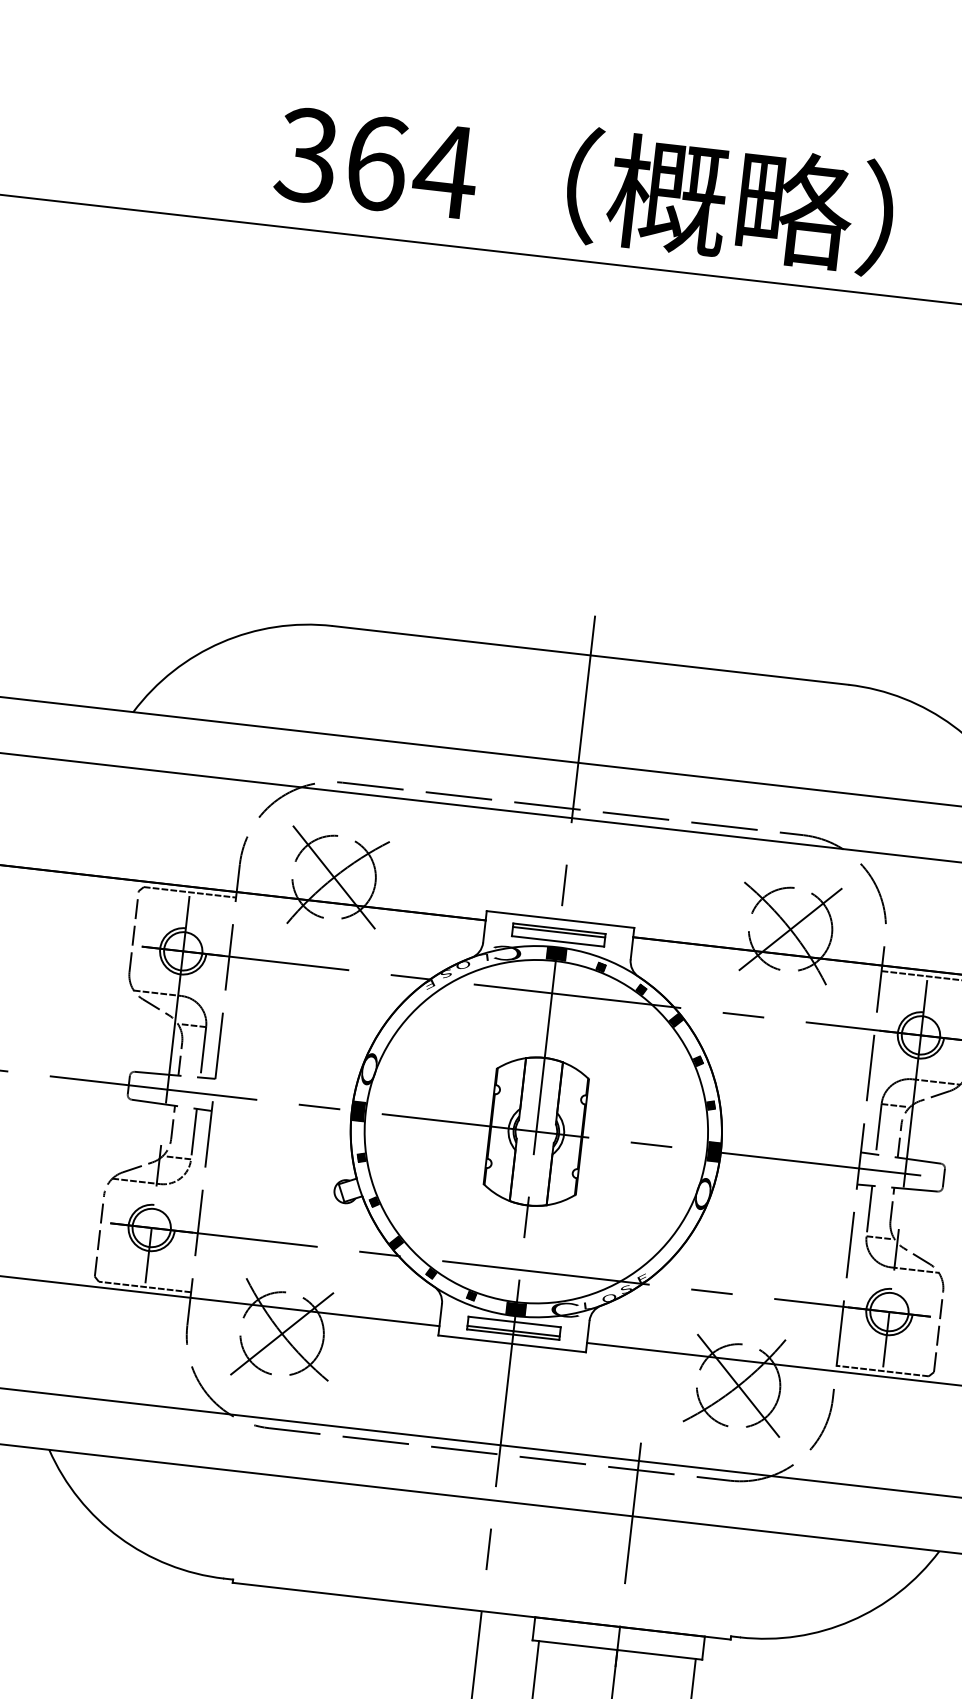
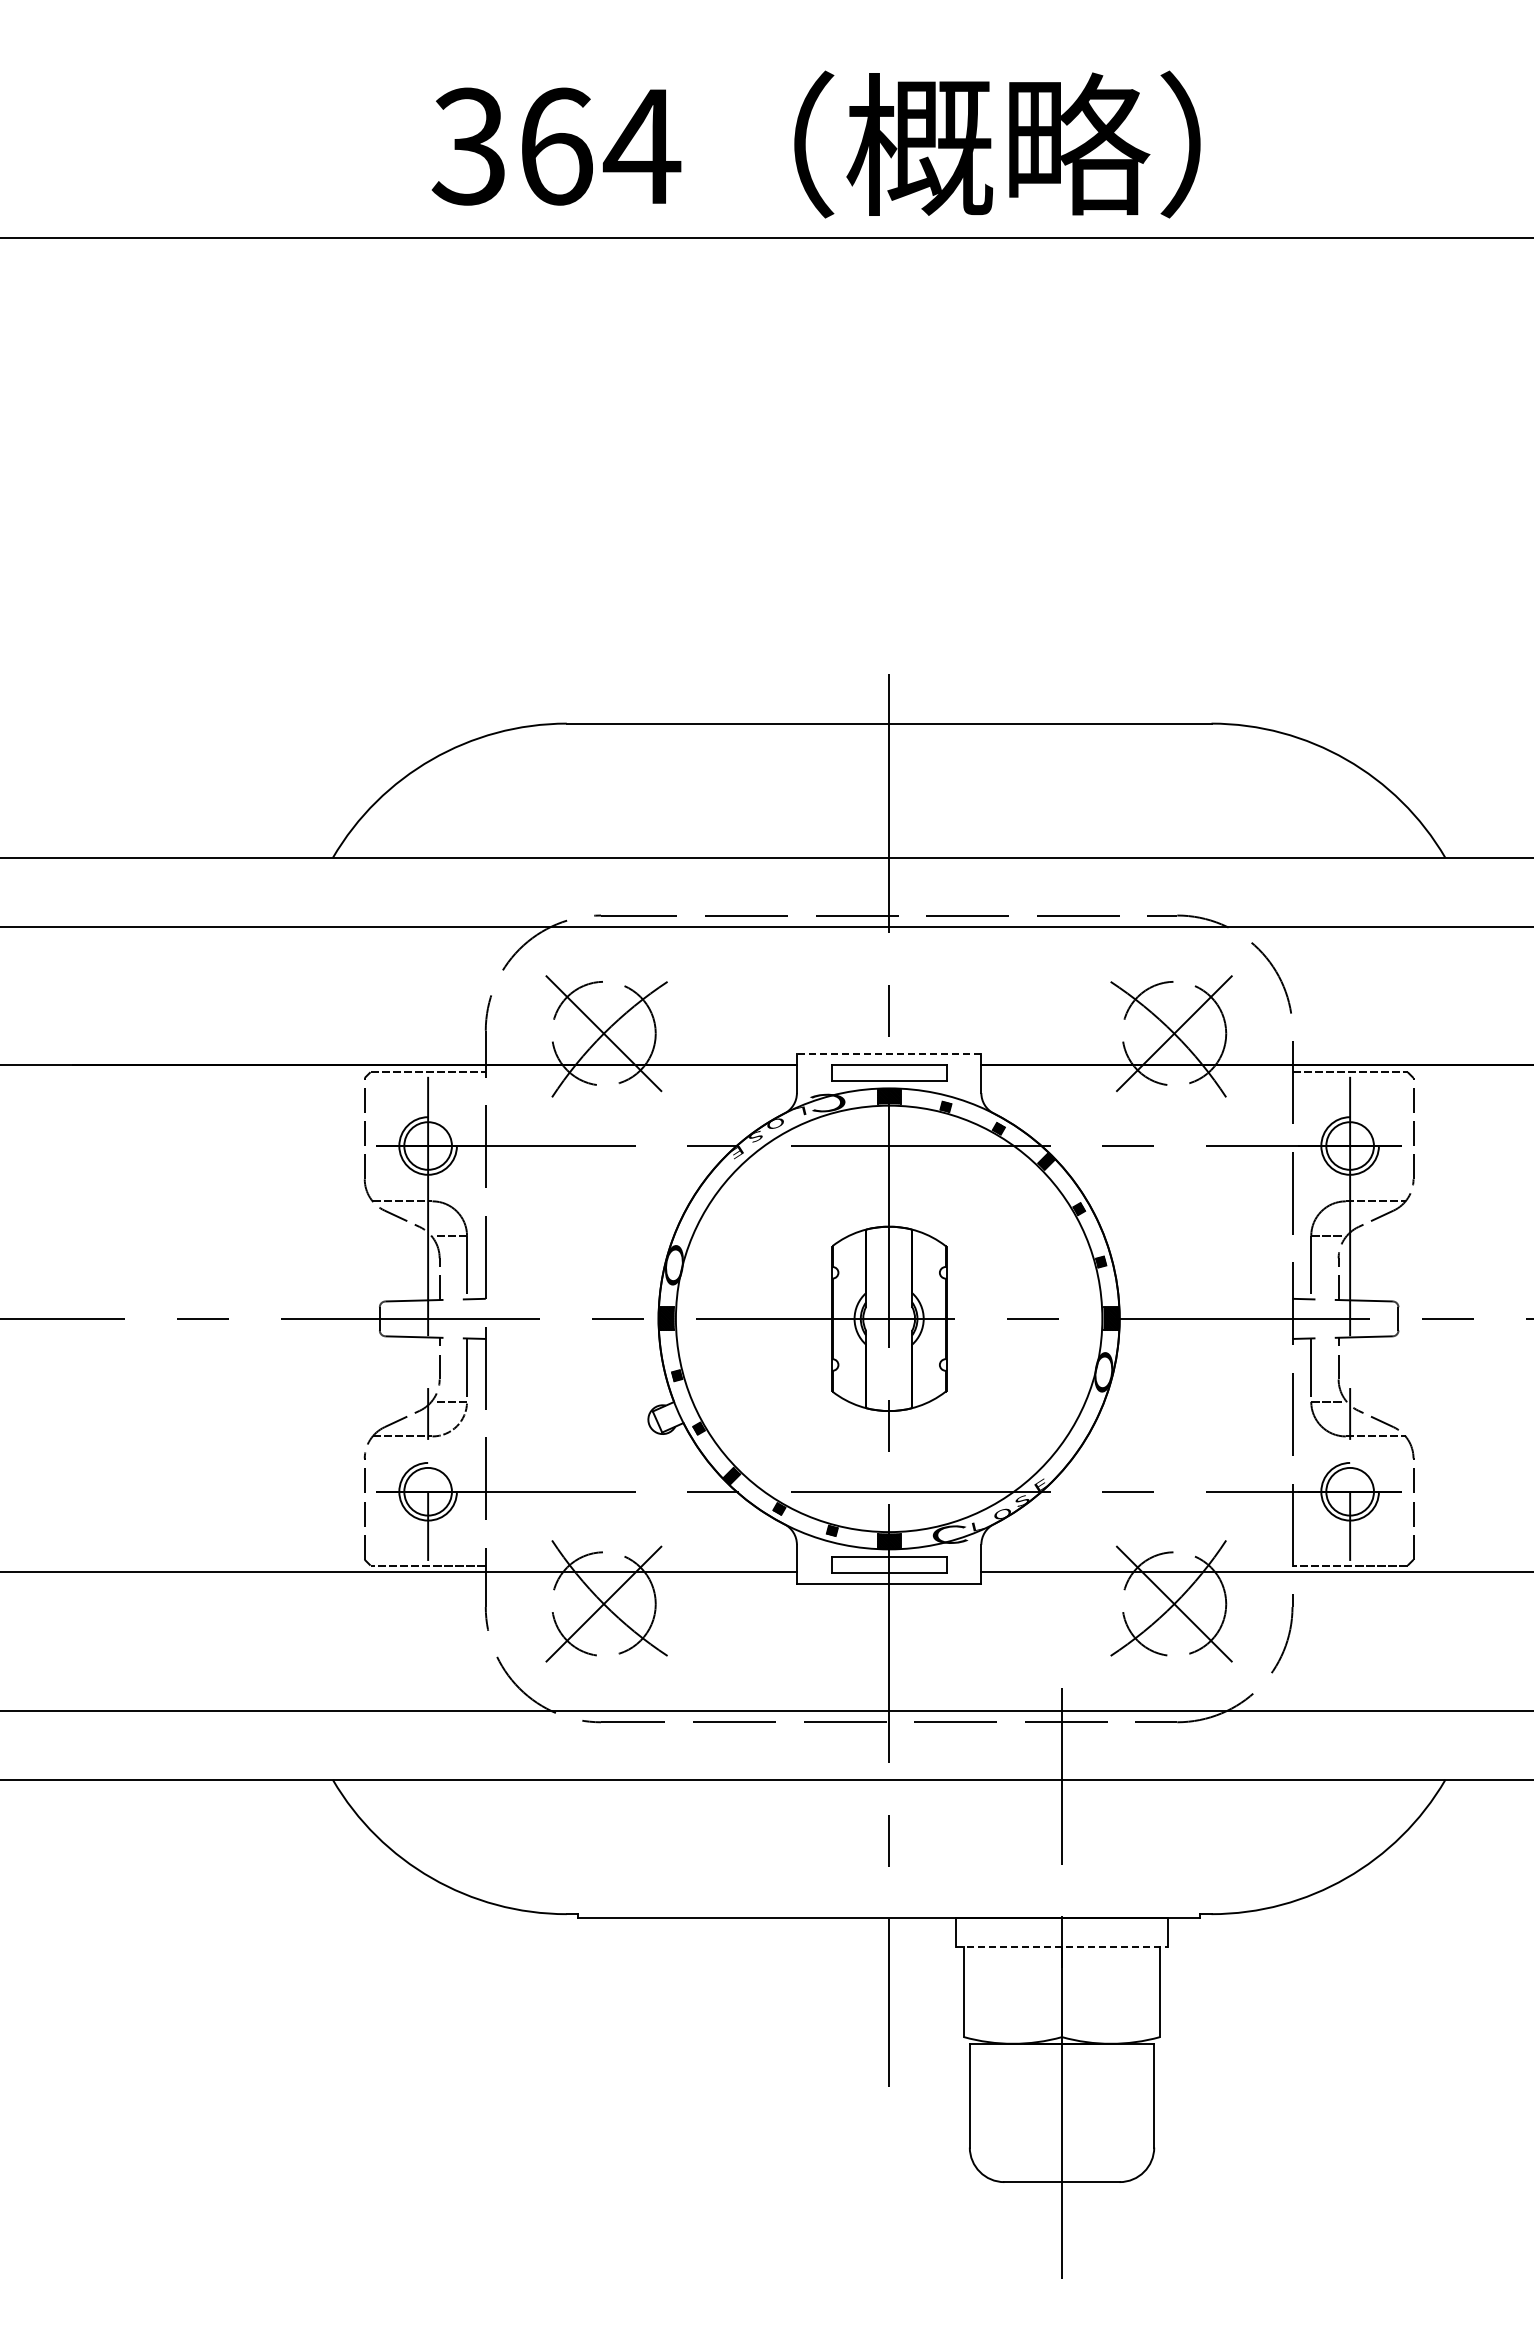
line: (560, 919) -> (888, 1053), solid -> dashed
line: (558, 932) -> (888, 1069), removed
line: (513, 1331) -> (888, 1568), removed
line: (617, 1650) -> (1062, 1947), solid -> dashed

